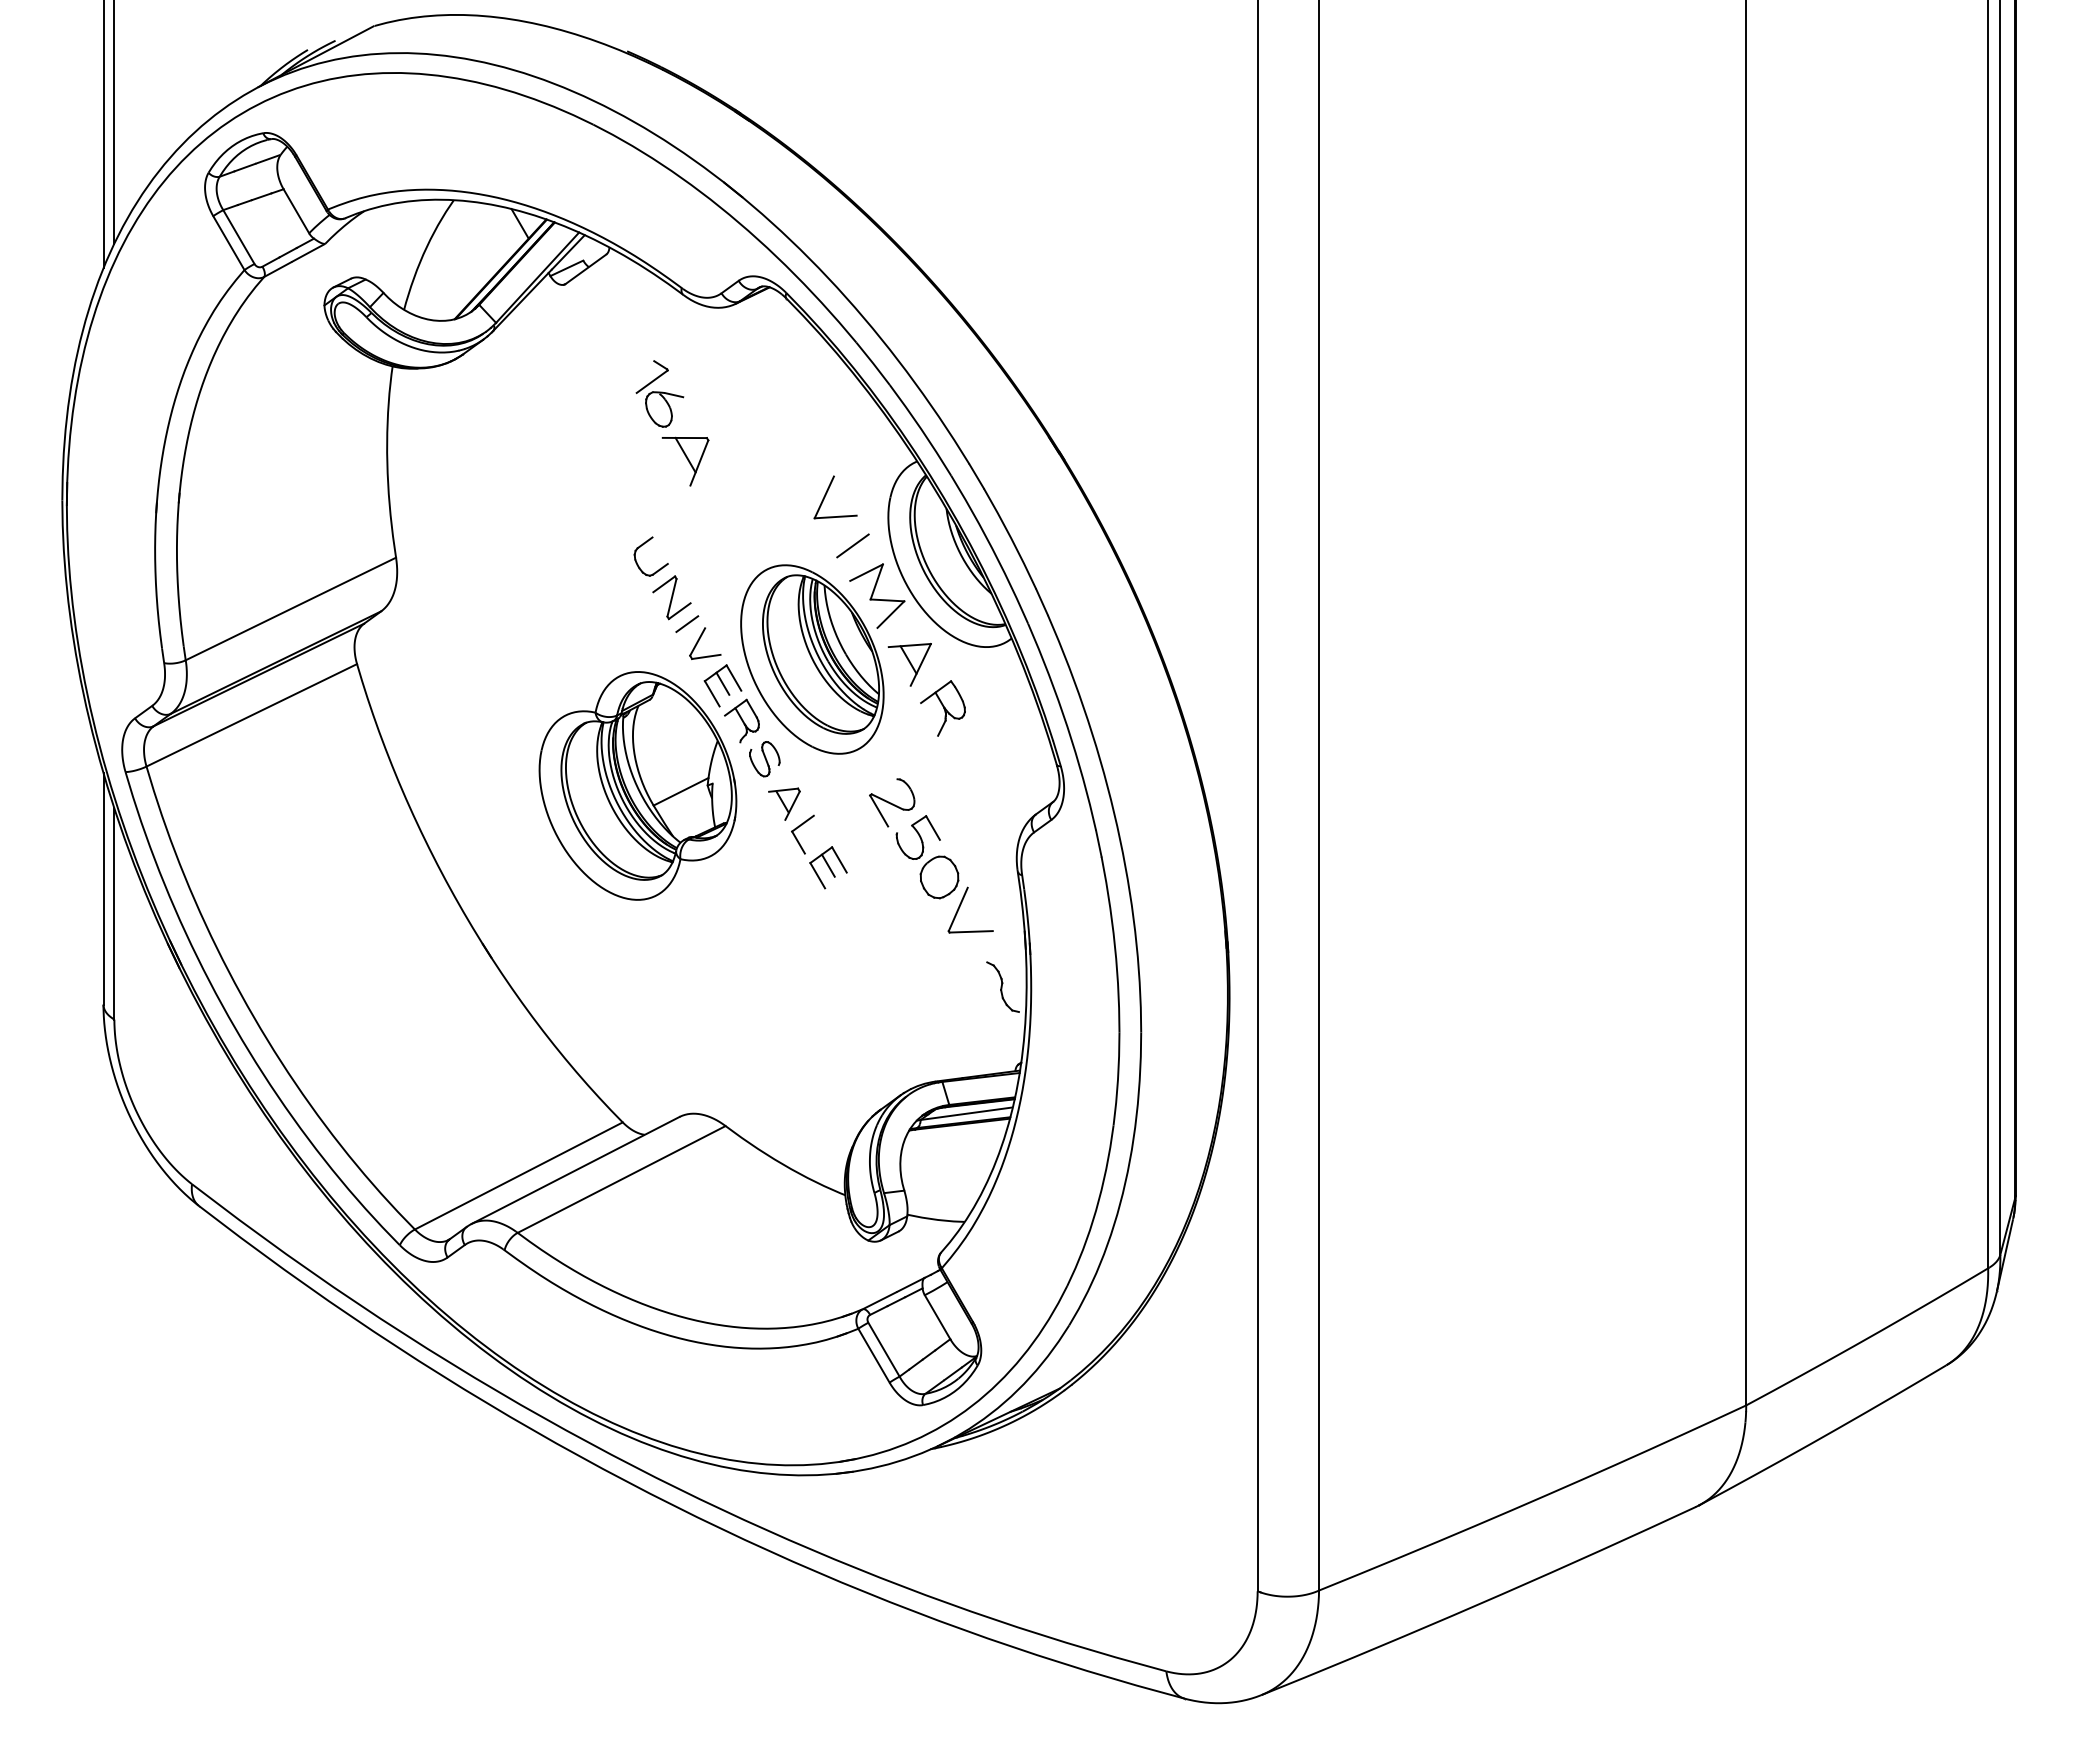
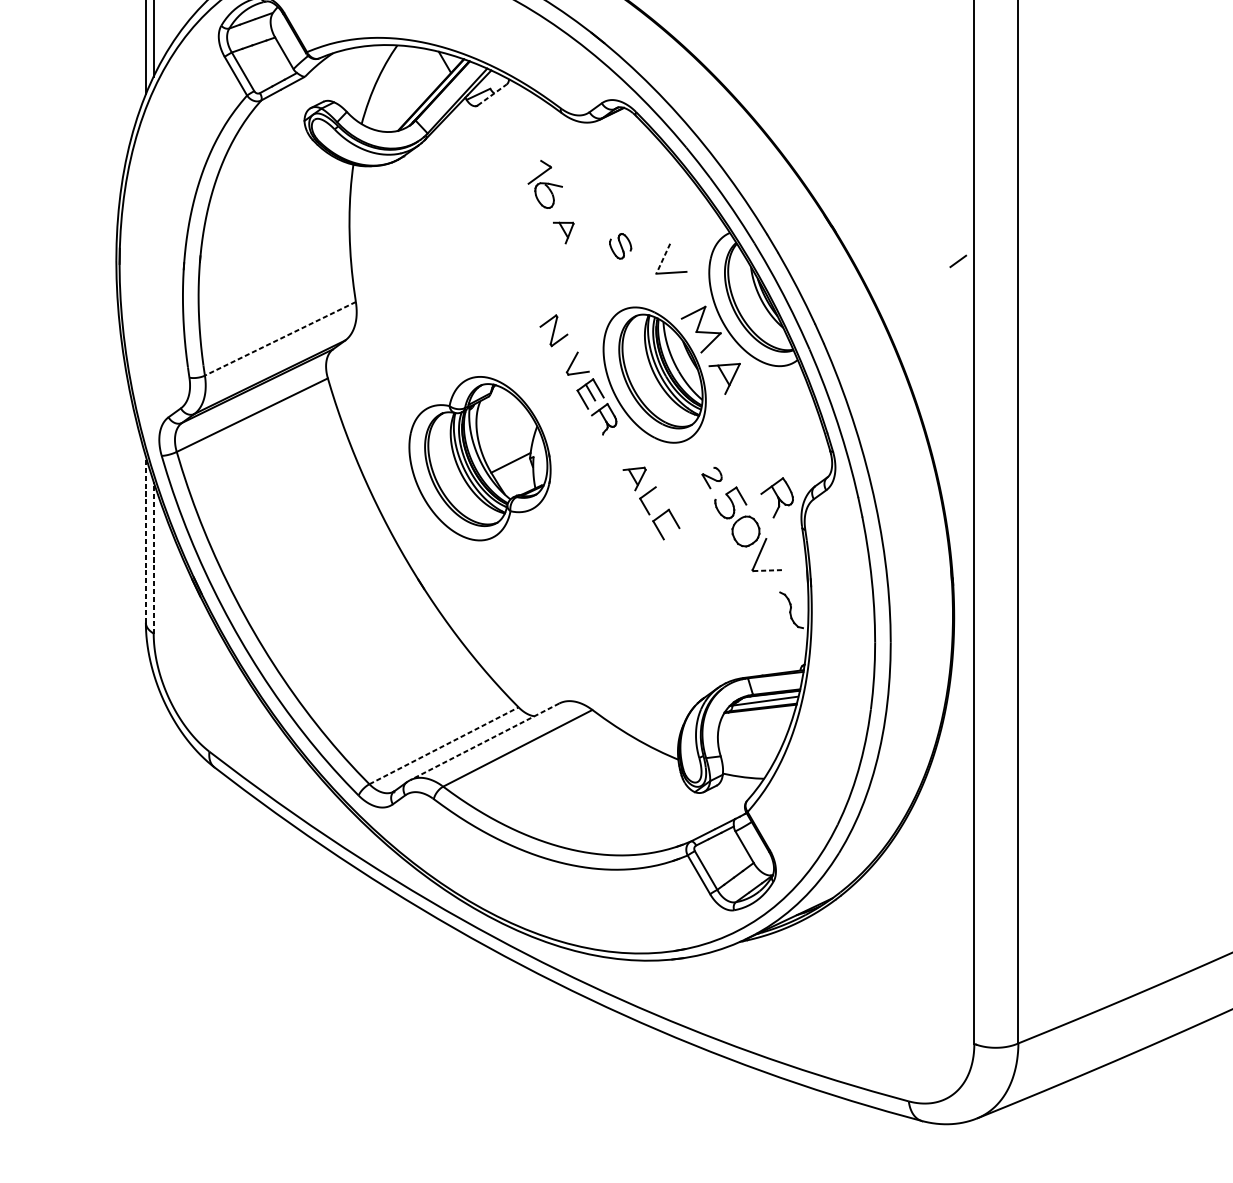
line: (586, 269) -> (492, 95), solid -> dashed
part: (685, 461) -> (563, 232), size x0.6
line: (824, 497) -> (663, 258), solid -> dashed
part: (643, 545) -> (533, 293), removed
line: (852, 545) -> (683, 293), removed
line: (290, 608) -> (280, 338), solid -> dashed
line: (687, 623) -> (958, 260), moved
part: (942, 708) -> (776, 497), moved
part: (764, 759) -> (620, 246), moved
part: (637, 785) -> (479, 458), moved
part: (892, 802) -> (712, 477), size x0.6
line: (827, 865) -> (665, 522), removed
line: (103, 888) -> (145, 539), solid -> dashed
line: (114, 913) -> (153, 557), solid -> dashed
line: (971, 931) -> (768, 570), solid -> dashed
line: (575, 1170) -> (484, 741), solid -> dashed
line: (518, 1175) -> (443, 745), solid -> dashed

